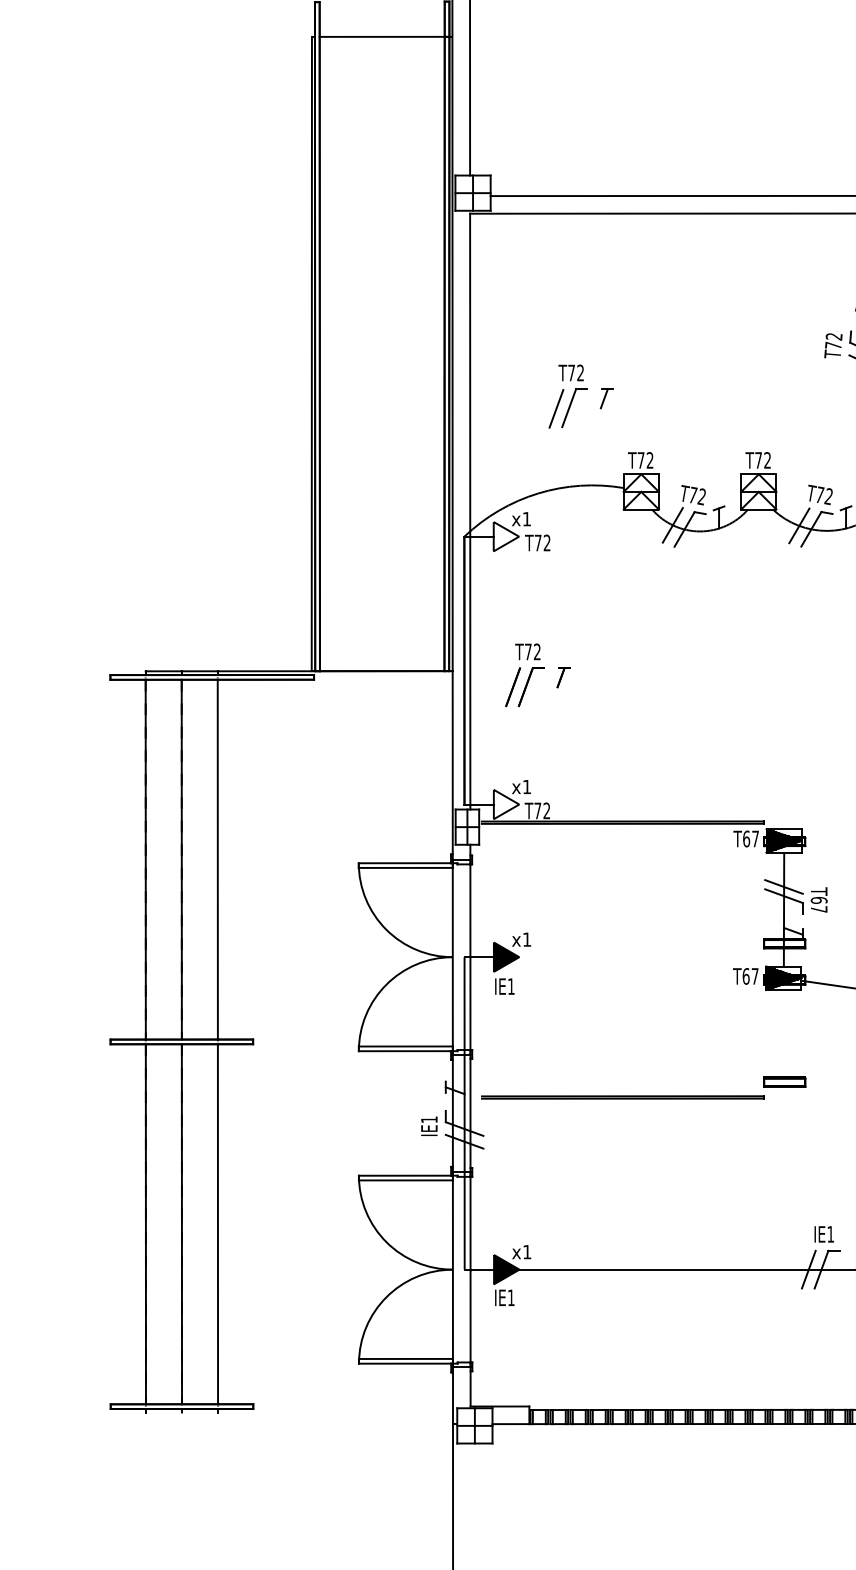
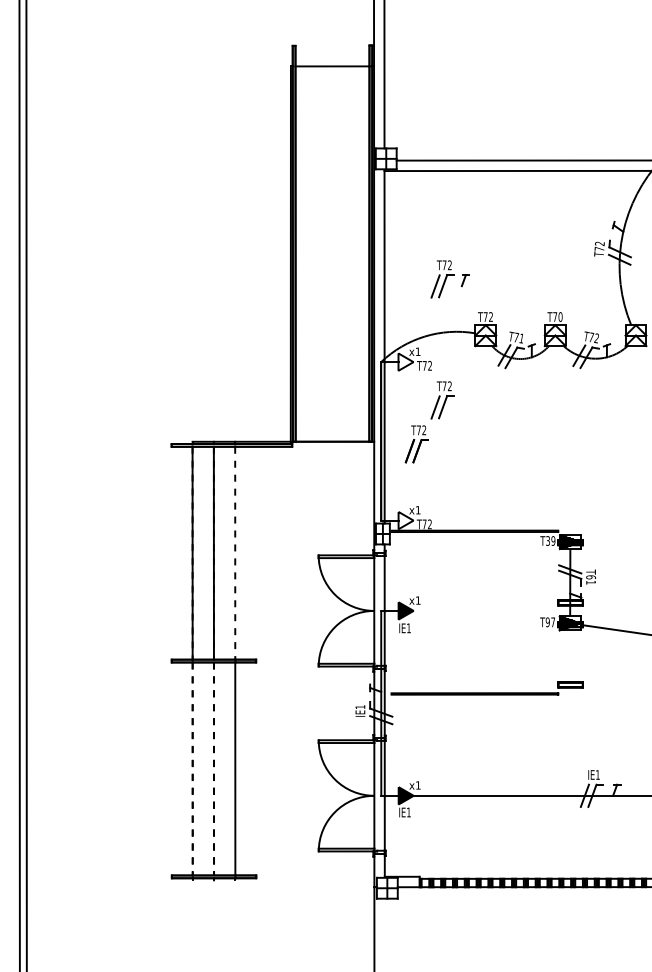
text: (767, 459) -> (560, 316), T72 -> T70
text: (701, 495) -> (521, 337), T72 -> T71
part: (568, 601) -> (442, 400), added
part: (563, 677) -> (439, 445), removed
text: (750, 838) -> (550, 540), T67 -> T39
line: (218, 860) -> (235, 553), solid -> dashed
text: (818, 909) -> (590, 582), T67 -> T61
text: (745, 976) -> (547, 622), T67 -> T97
line: (145, 1223) -> (192, 768), solid -> dashed
line: (182, 1223) -> (214, 768), solid -> dashed

